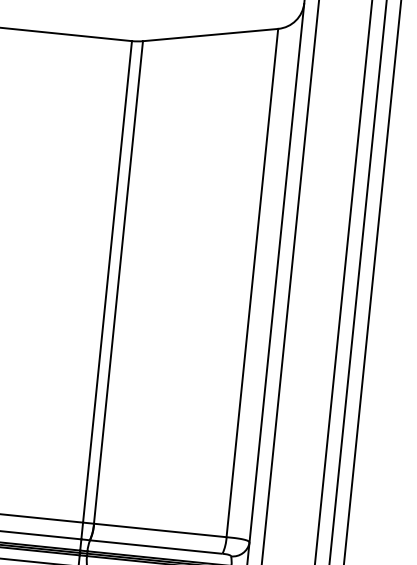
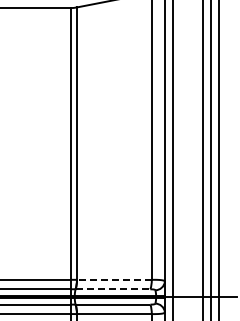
line: (160, 529) -> (114, 279), solid -> dashed
line: (155, 547) -> (112, 289), solid -> dashed

